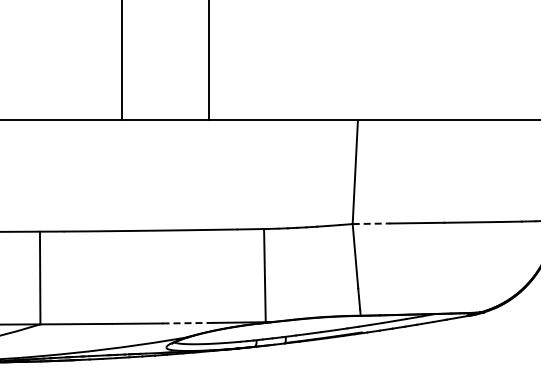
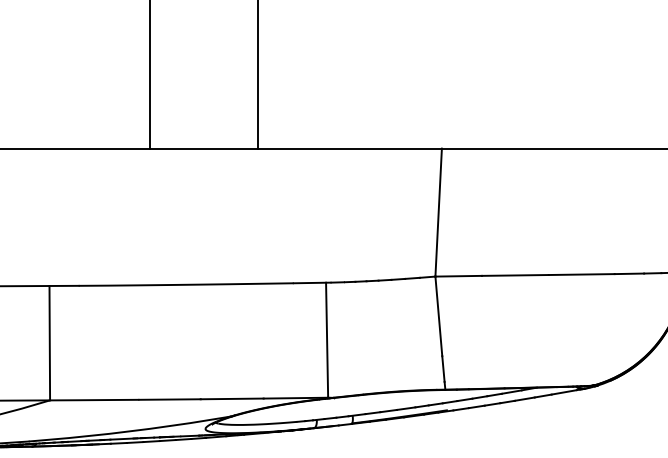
line: (371, 223) -> (458, 275), dashed -> solid
line: (188, 323) -> (232, 399), dashed -> solid

